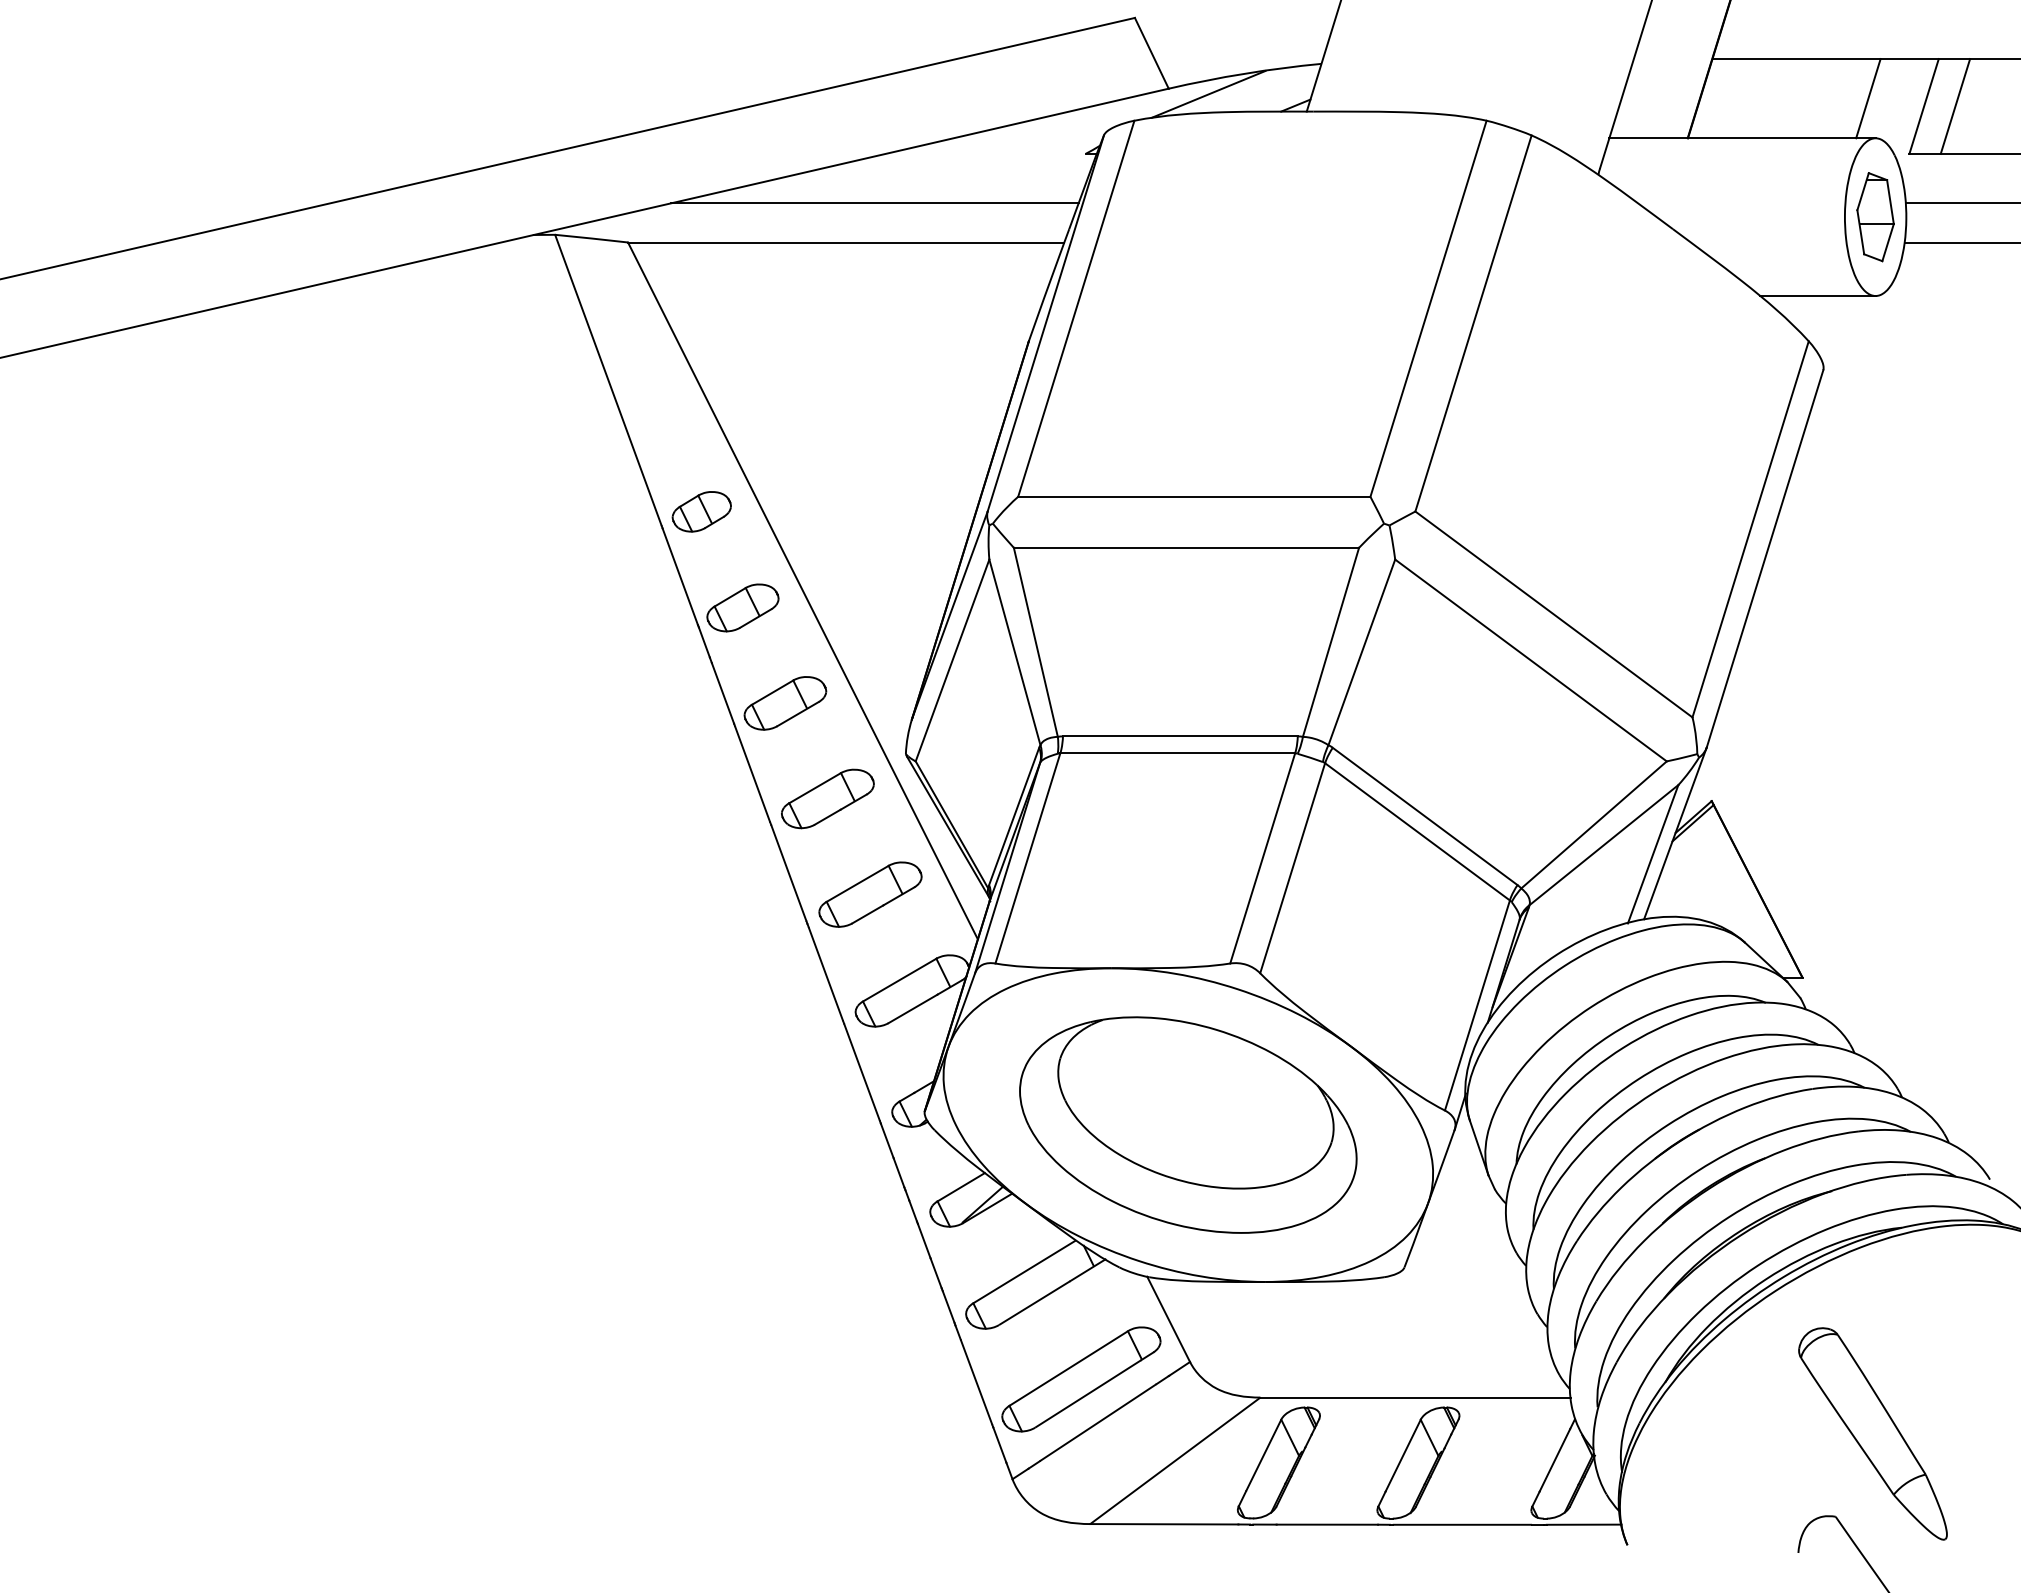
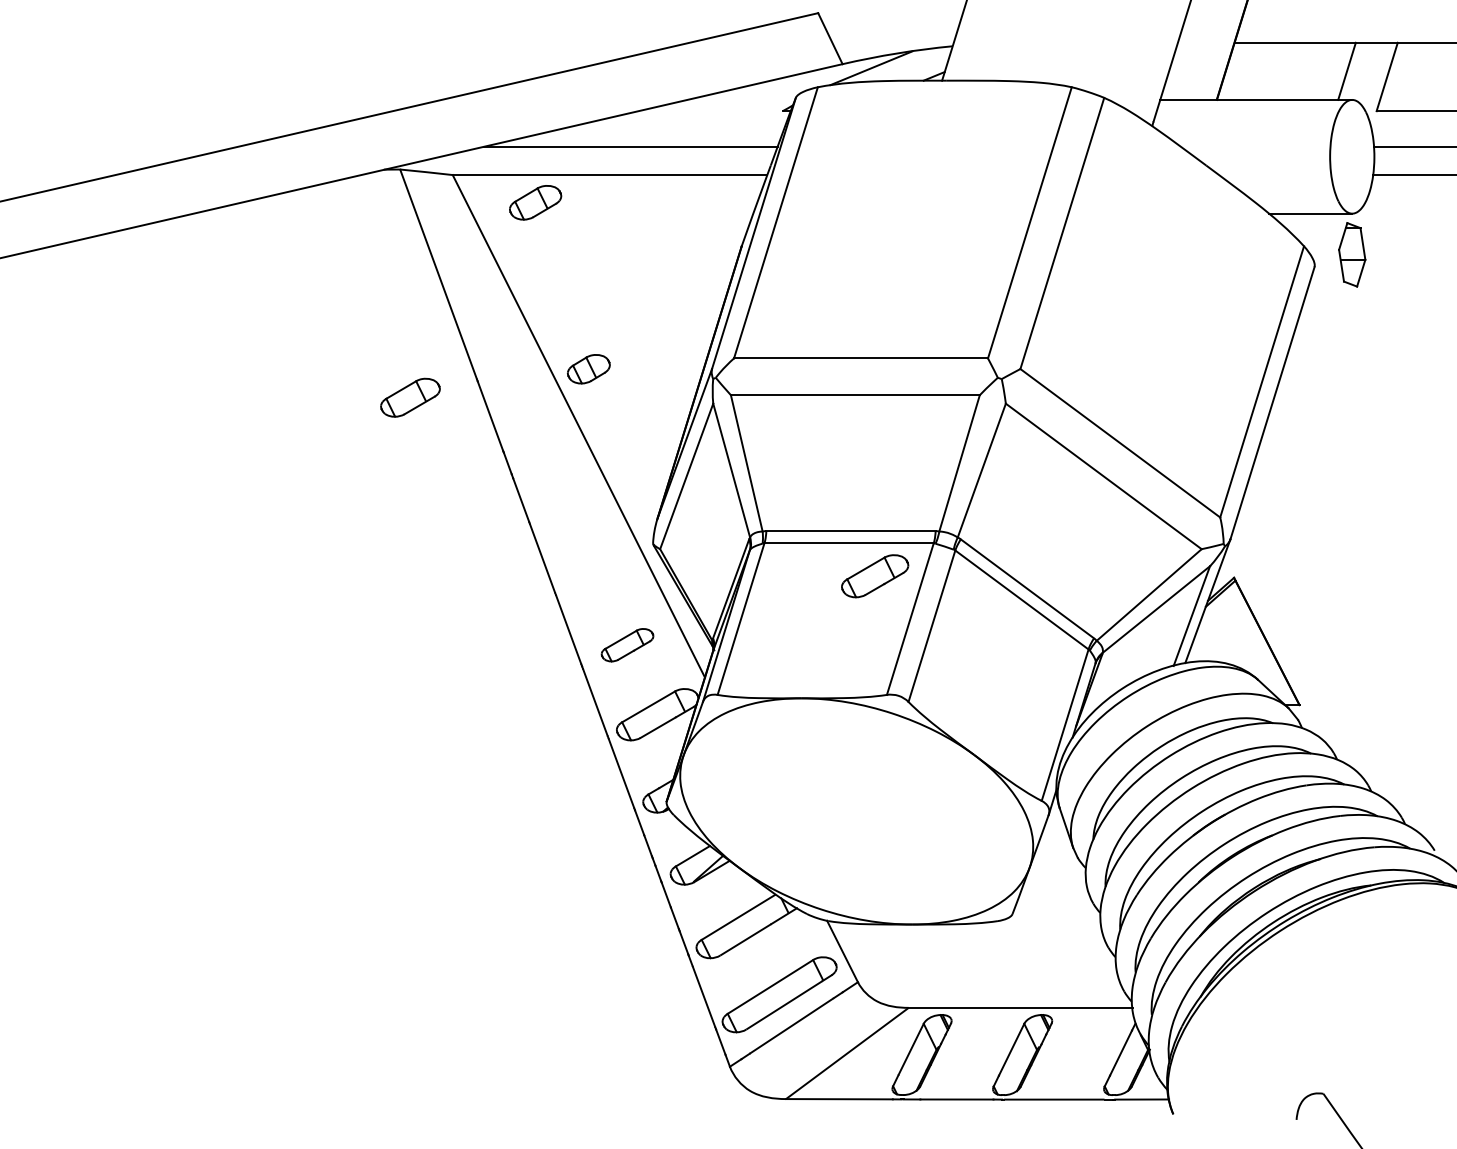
line: (1955, 106) -> (1409, 77), removed
part: (1875, 217) -> (1352, 255), moved
part: (701, 511) -> (588, 369), moved
part: (742, 607) -> (535, 202), moved
part: (785, 703) -> (410, 397), moved
part: (827, 798) -> (874, 575), moved
part: (870, 894) -> (627, 645), size x0.7
part: (1188, 1124) -> (856, 810), removed
part: (1872, 1433) -> (1350, 1033), removed

